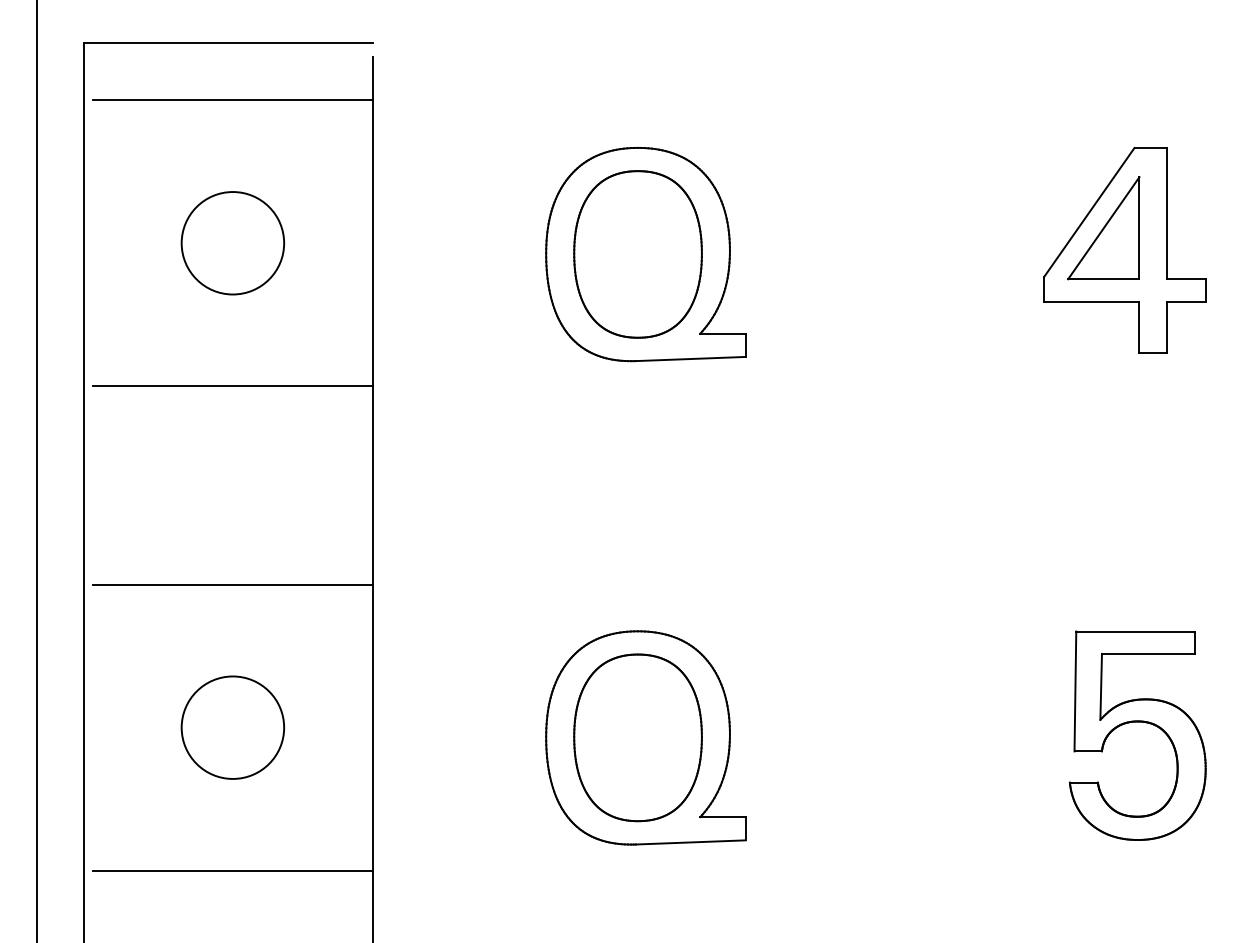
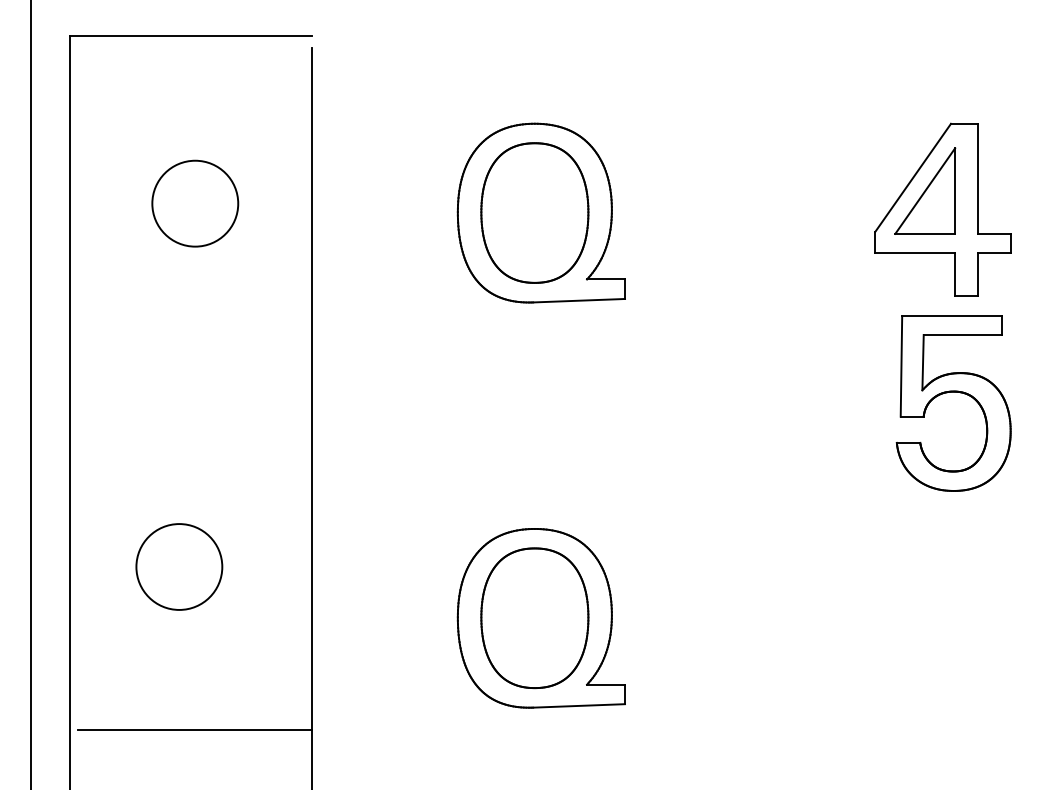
line: (232, 100) -> (194, 84), removed
line: (232, 386) -> (194, 323), removed
line: (232, 584) -> (194, 489), removed
part: (1137, 722) -> (953, 392), moved
circle: (232, 727) -> (179, 566), moved

